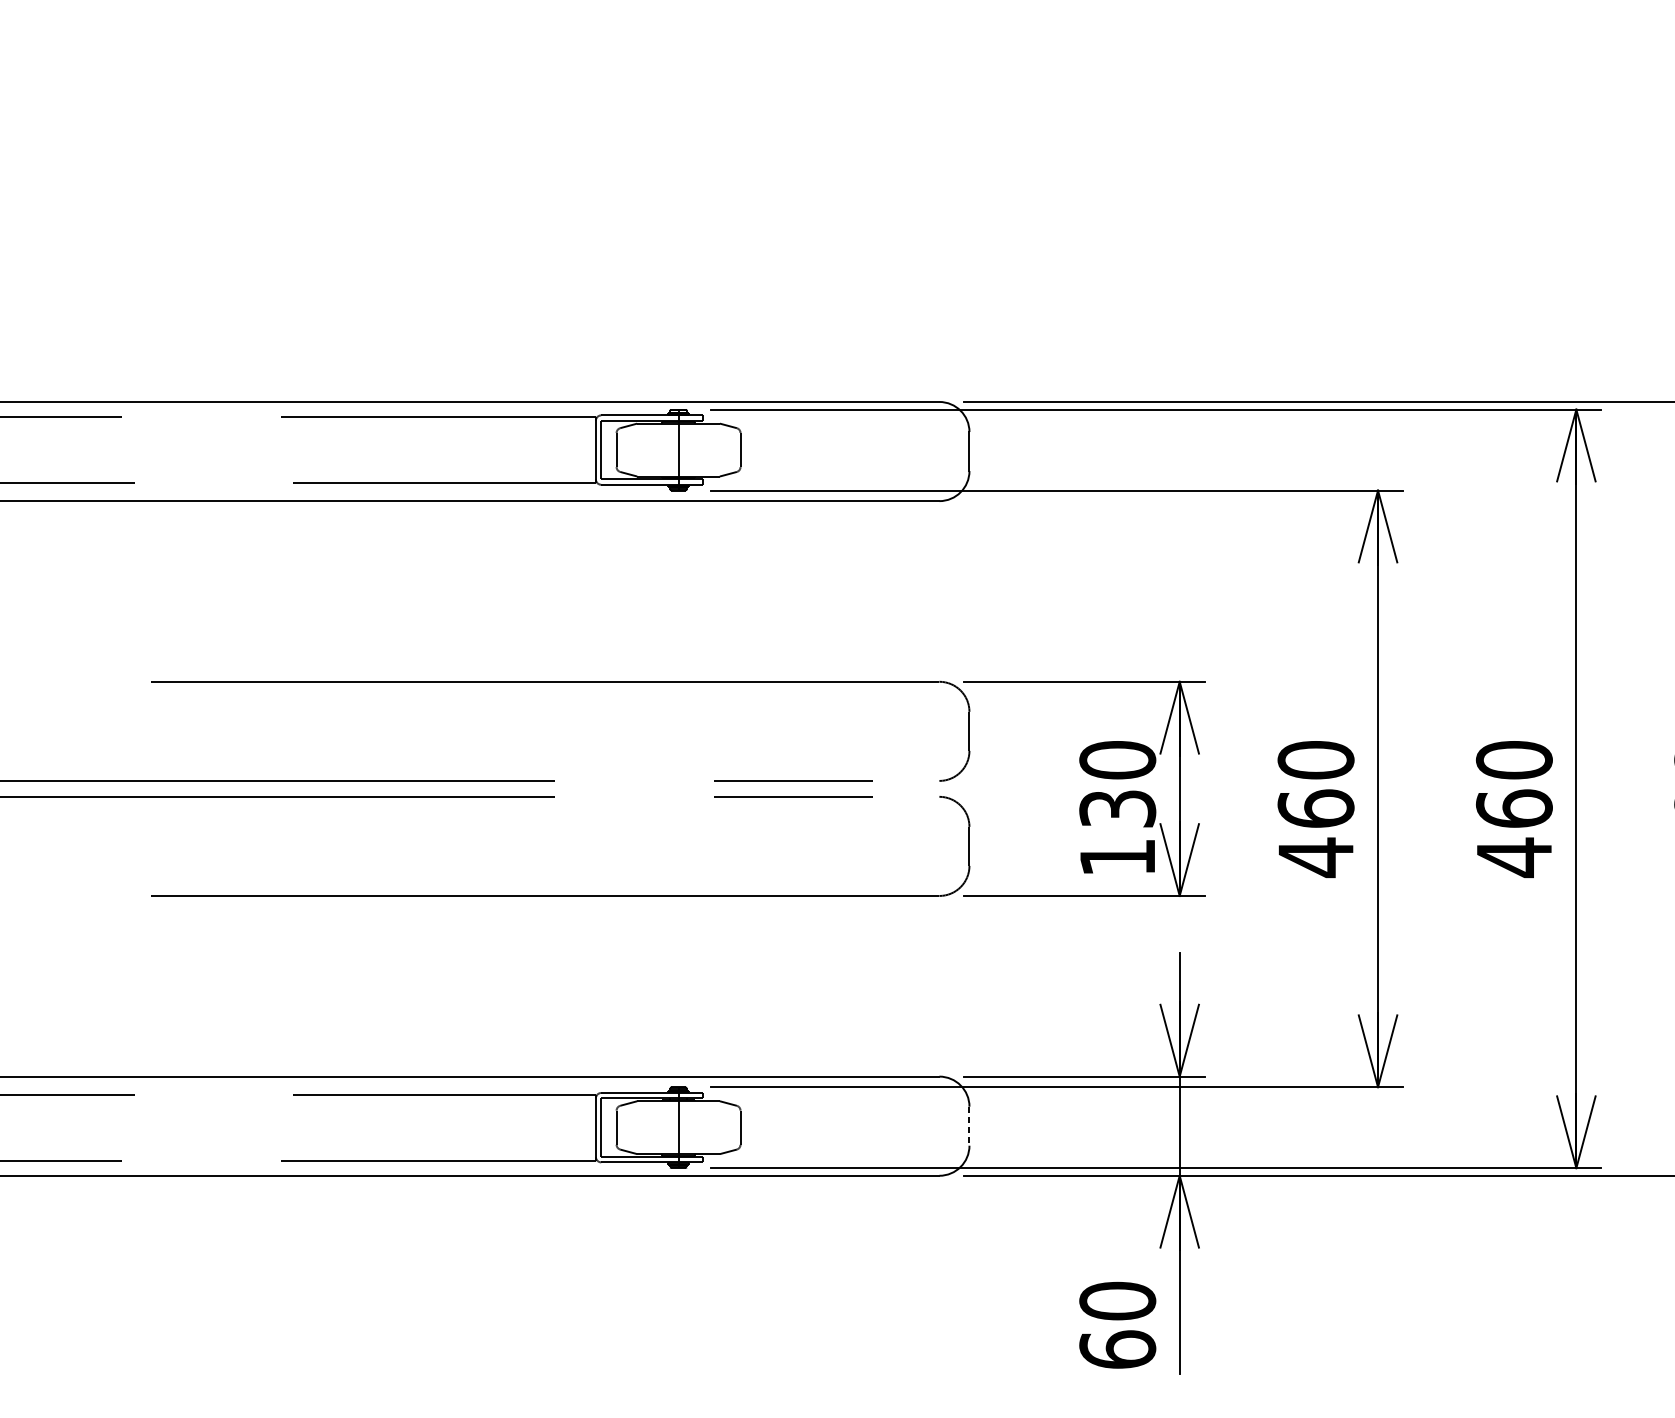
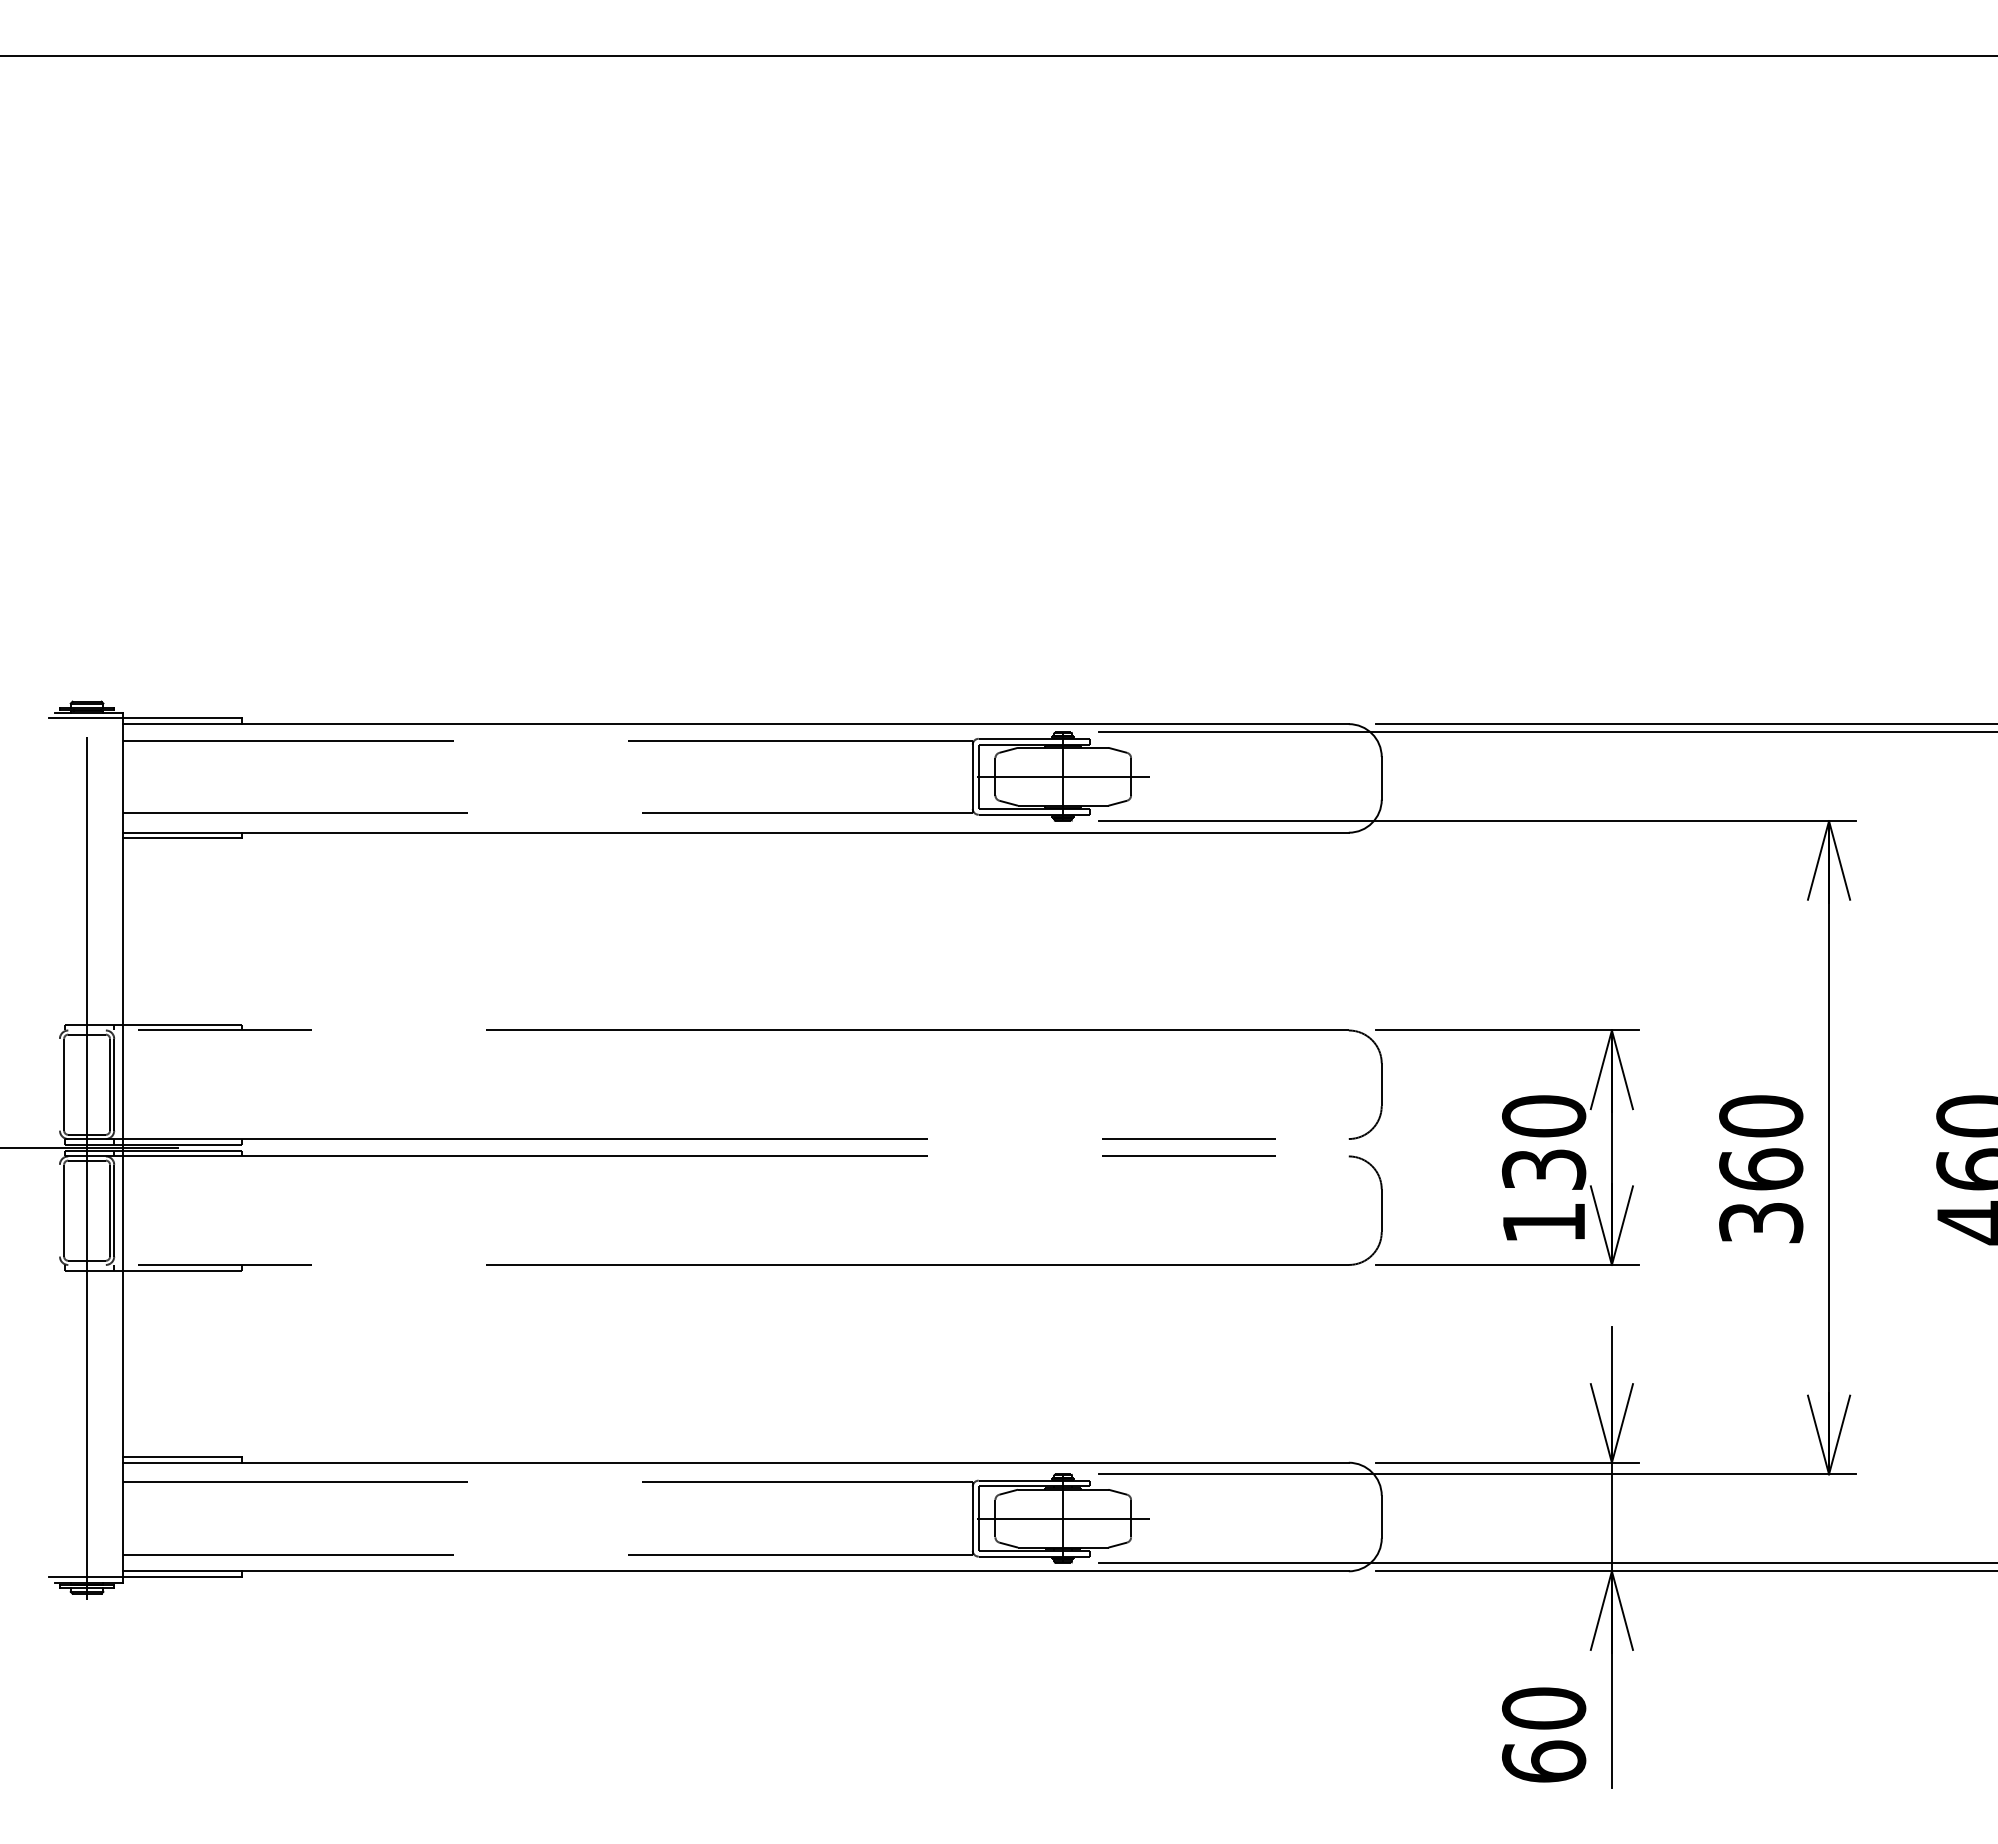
line: (677, 449) -> (1062, 776), added
text: (1316, 858) -> (1761, 1223), 460 -> 360
line: (969, 1126) -> (1381, 1517), dashed -> solid
line: (677, 1127) -> (1062, 1518), added

